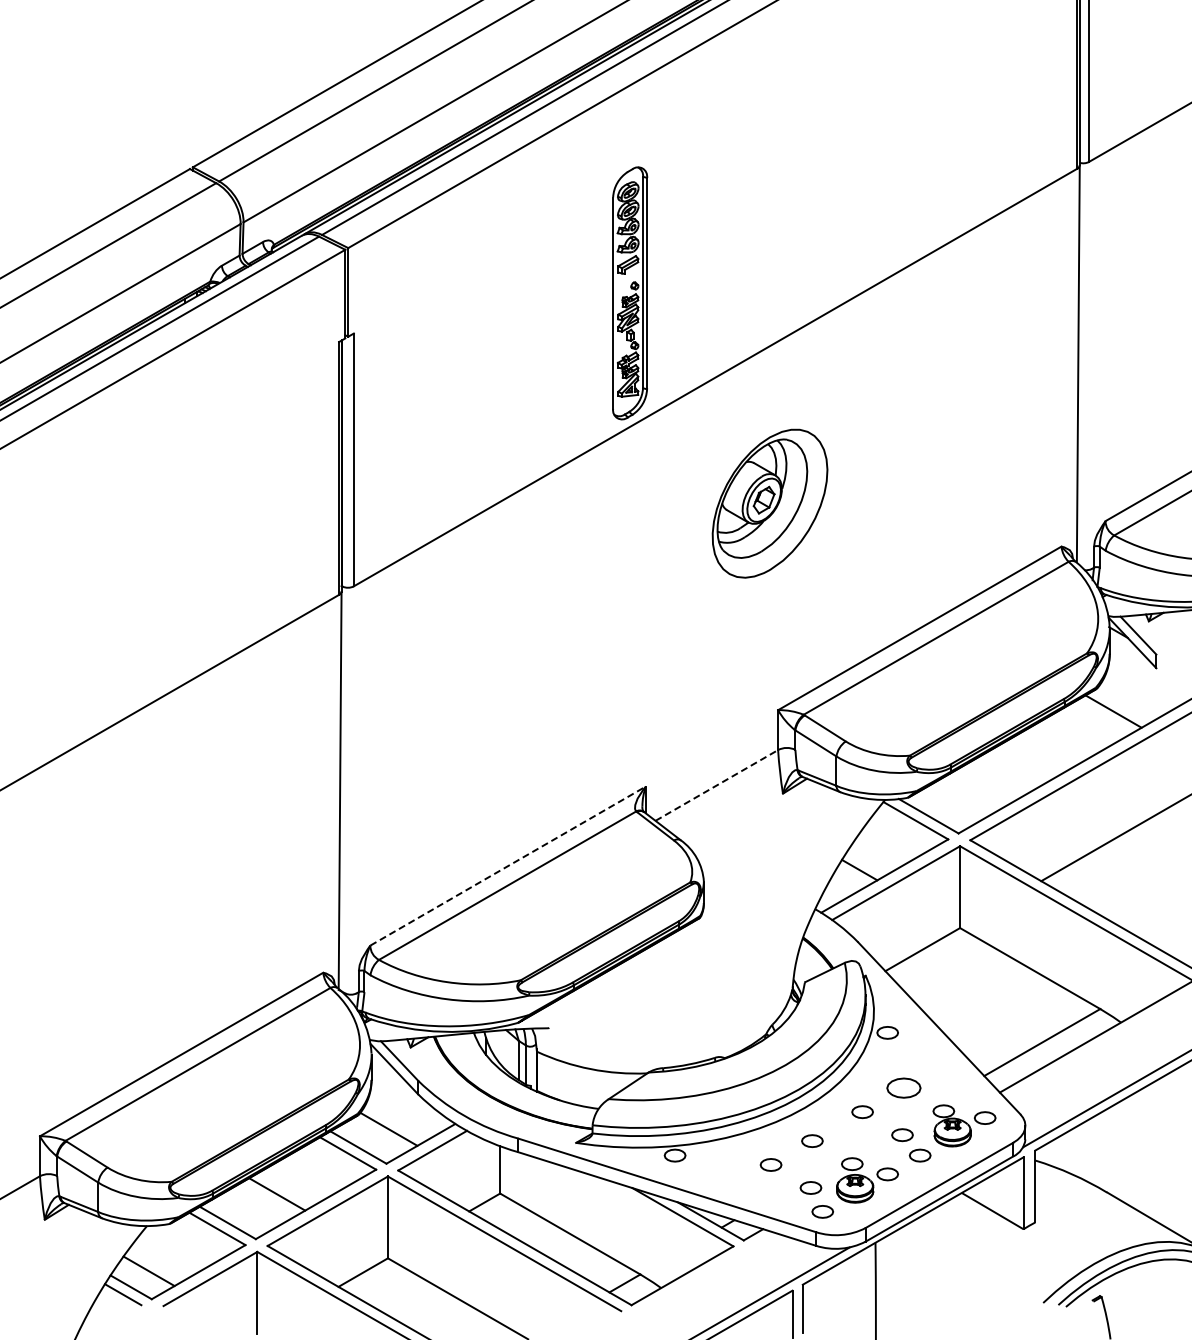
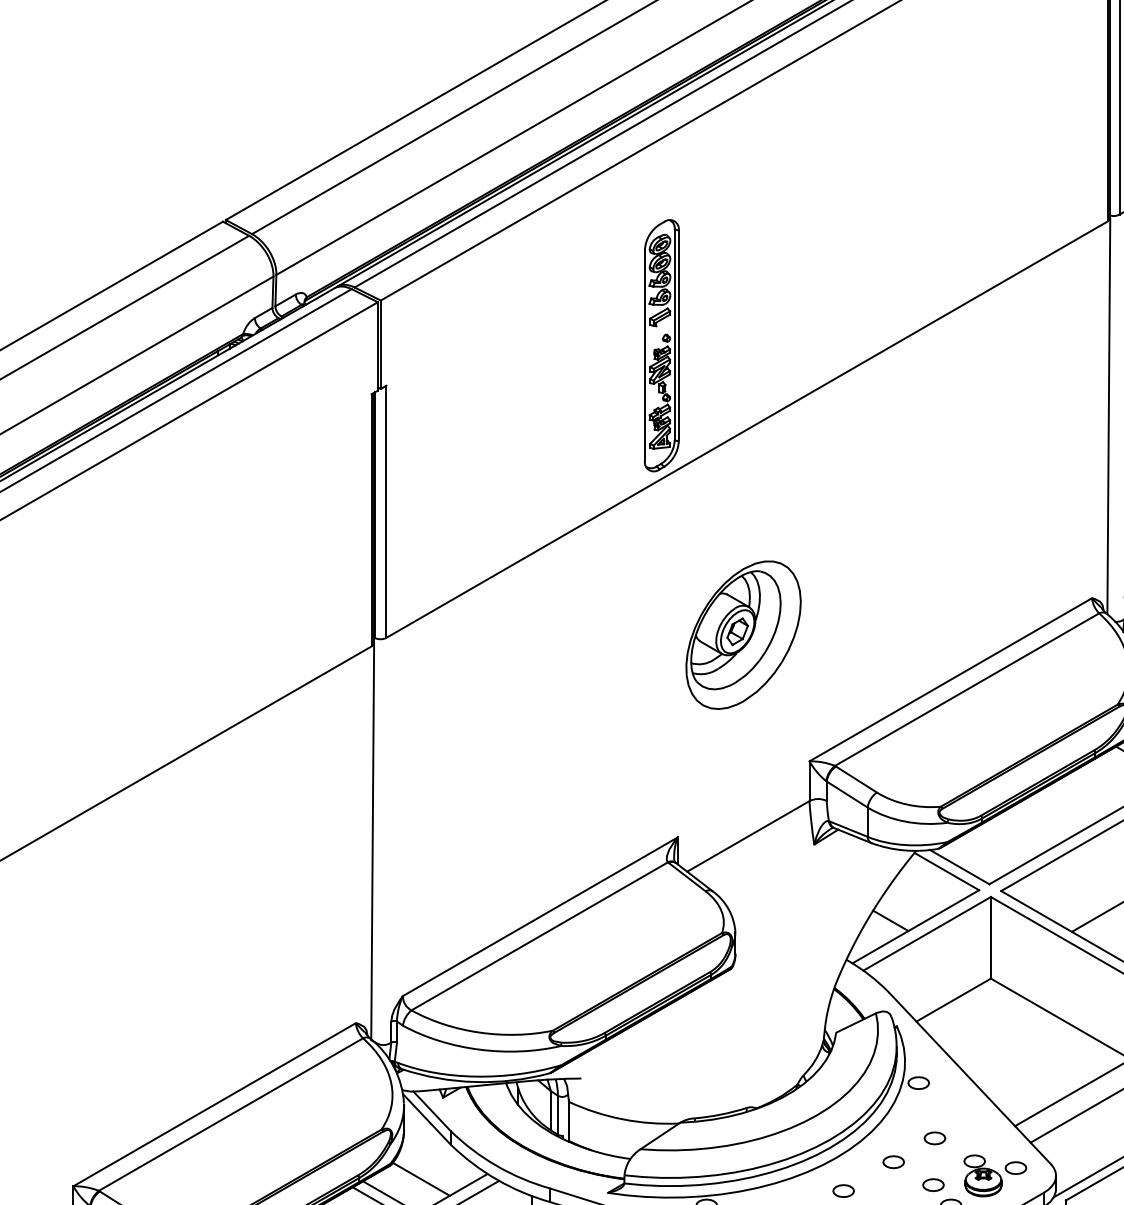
part: (769, 503) -> (743, 635), moved
line: (716, 785) -> (748, 836), dashed -> solid
line: (508, 865) -> (540, 916), dashed -> solid
part: (903, 1088) -> (934, 1138), size x0.62

